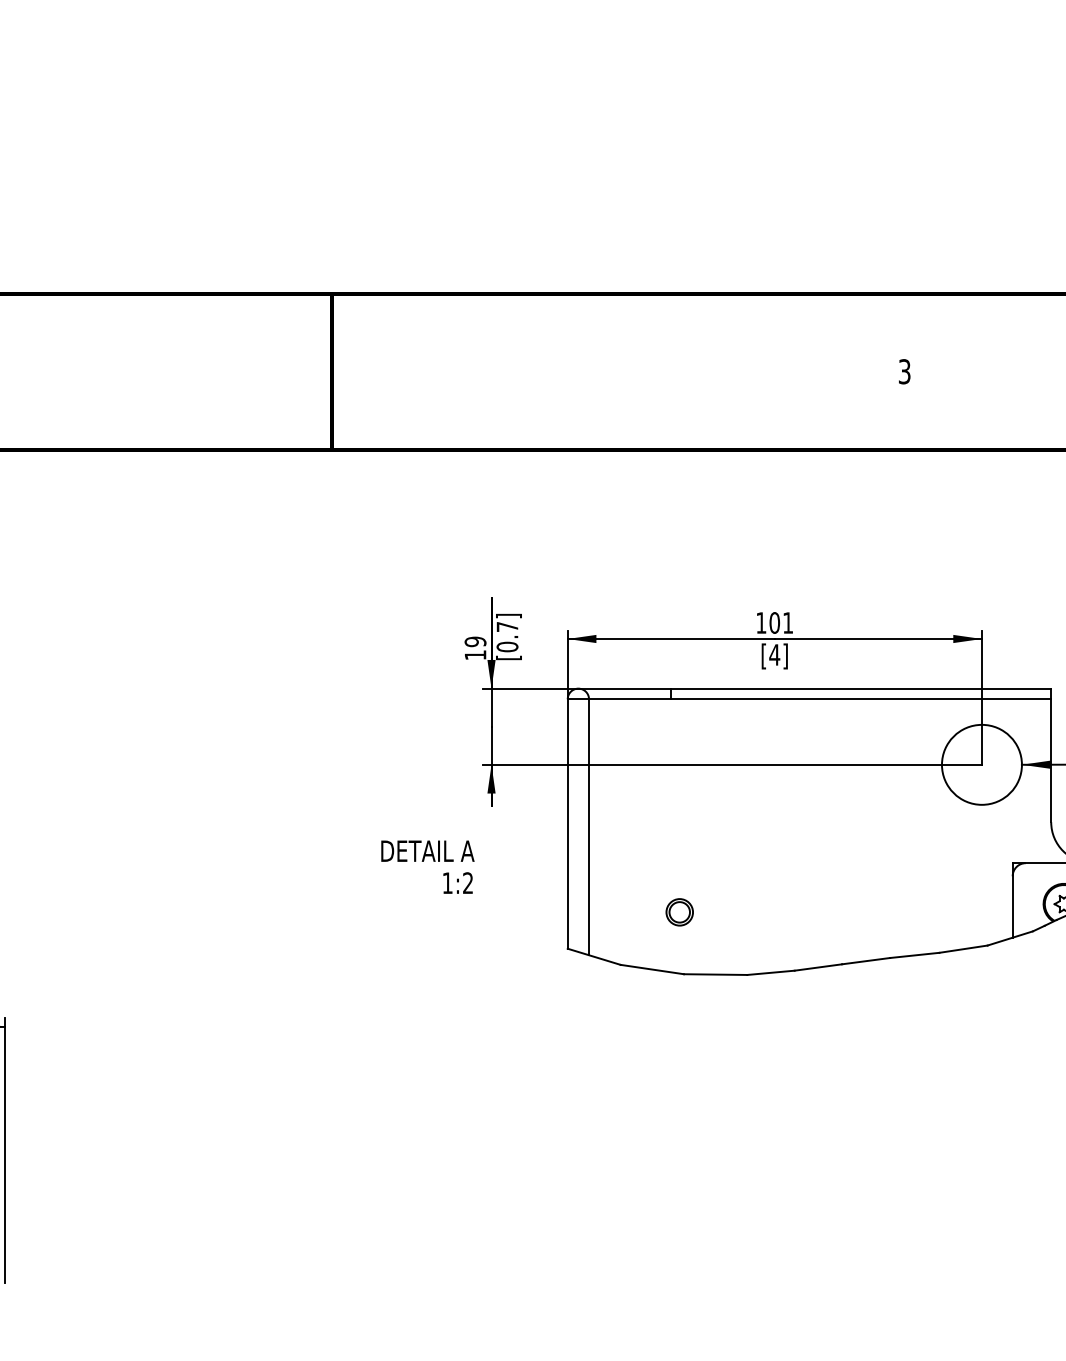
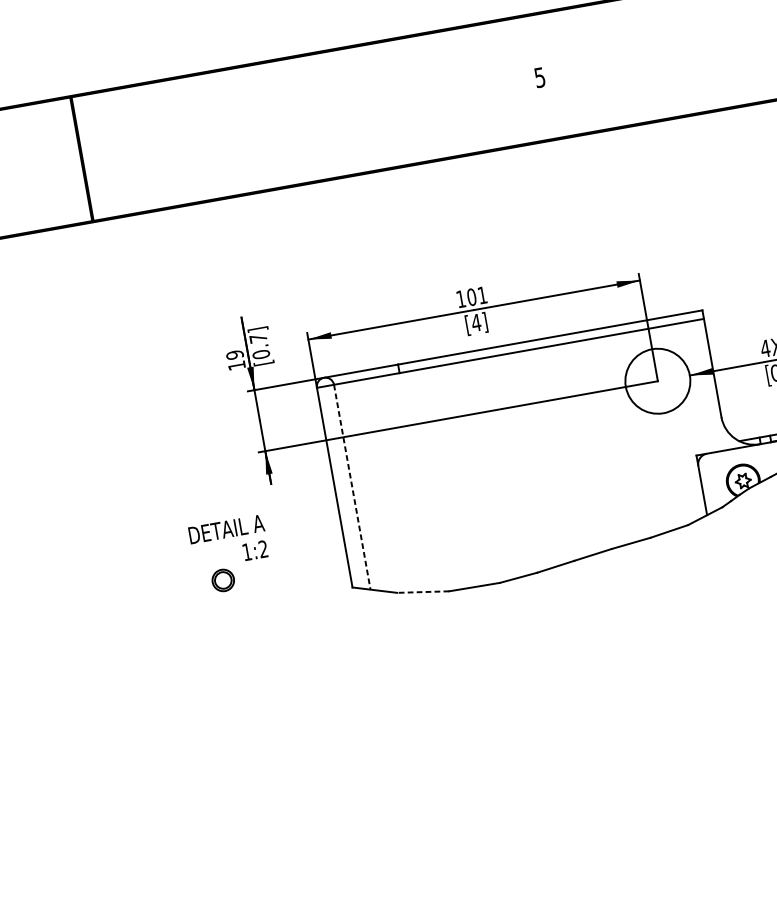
text: (904, 371) -> (539, 77), 3 -> 5
line: (589, 827) -> (352, 487), solid -> dashed
part: (679, 912) -> (223, 580), moved
line: (652, 969) -> (423, 592), solid -> dashed

